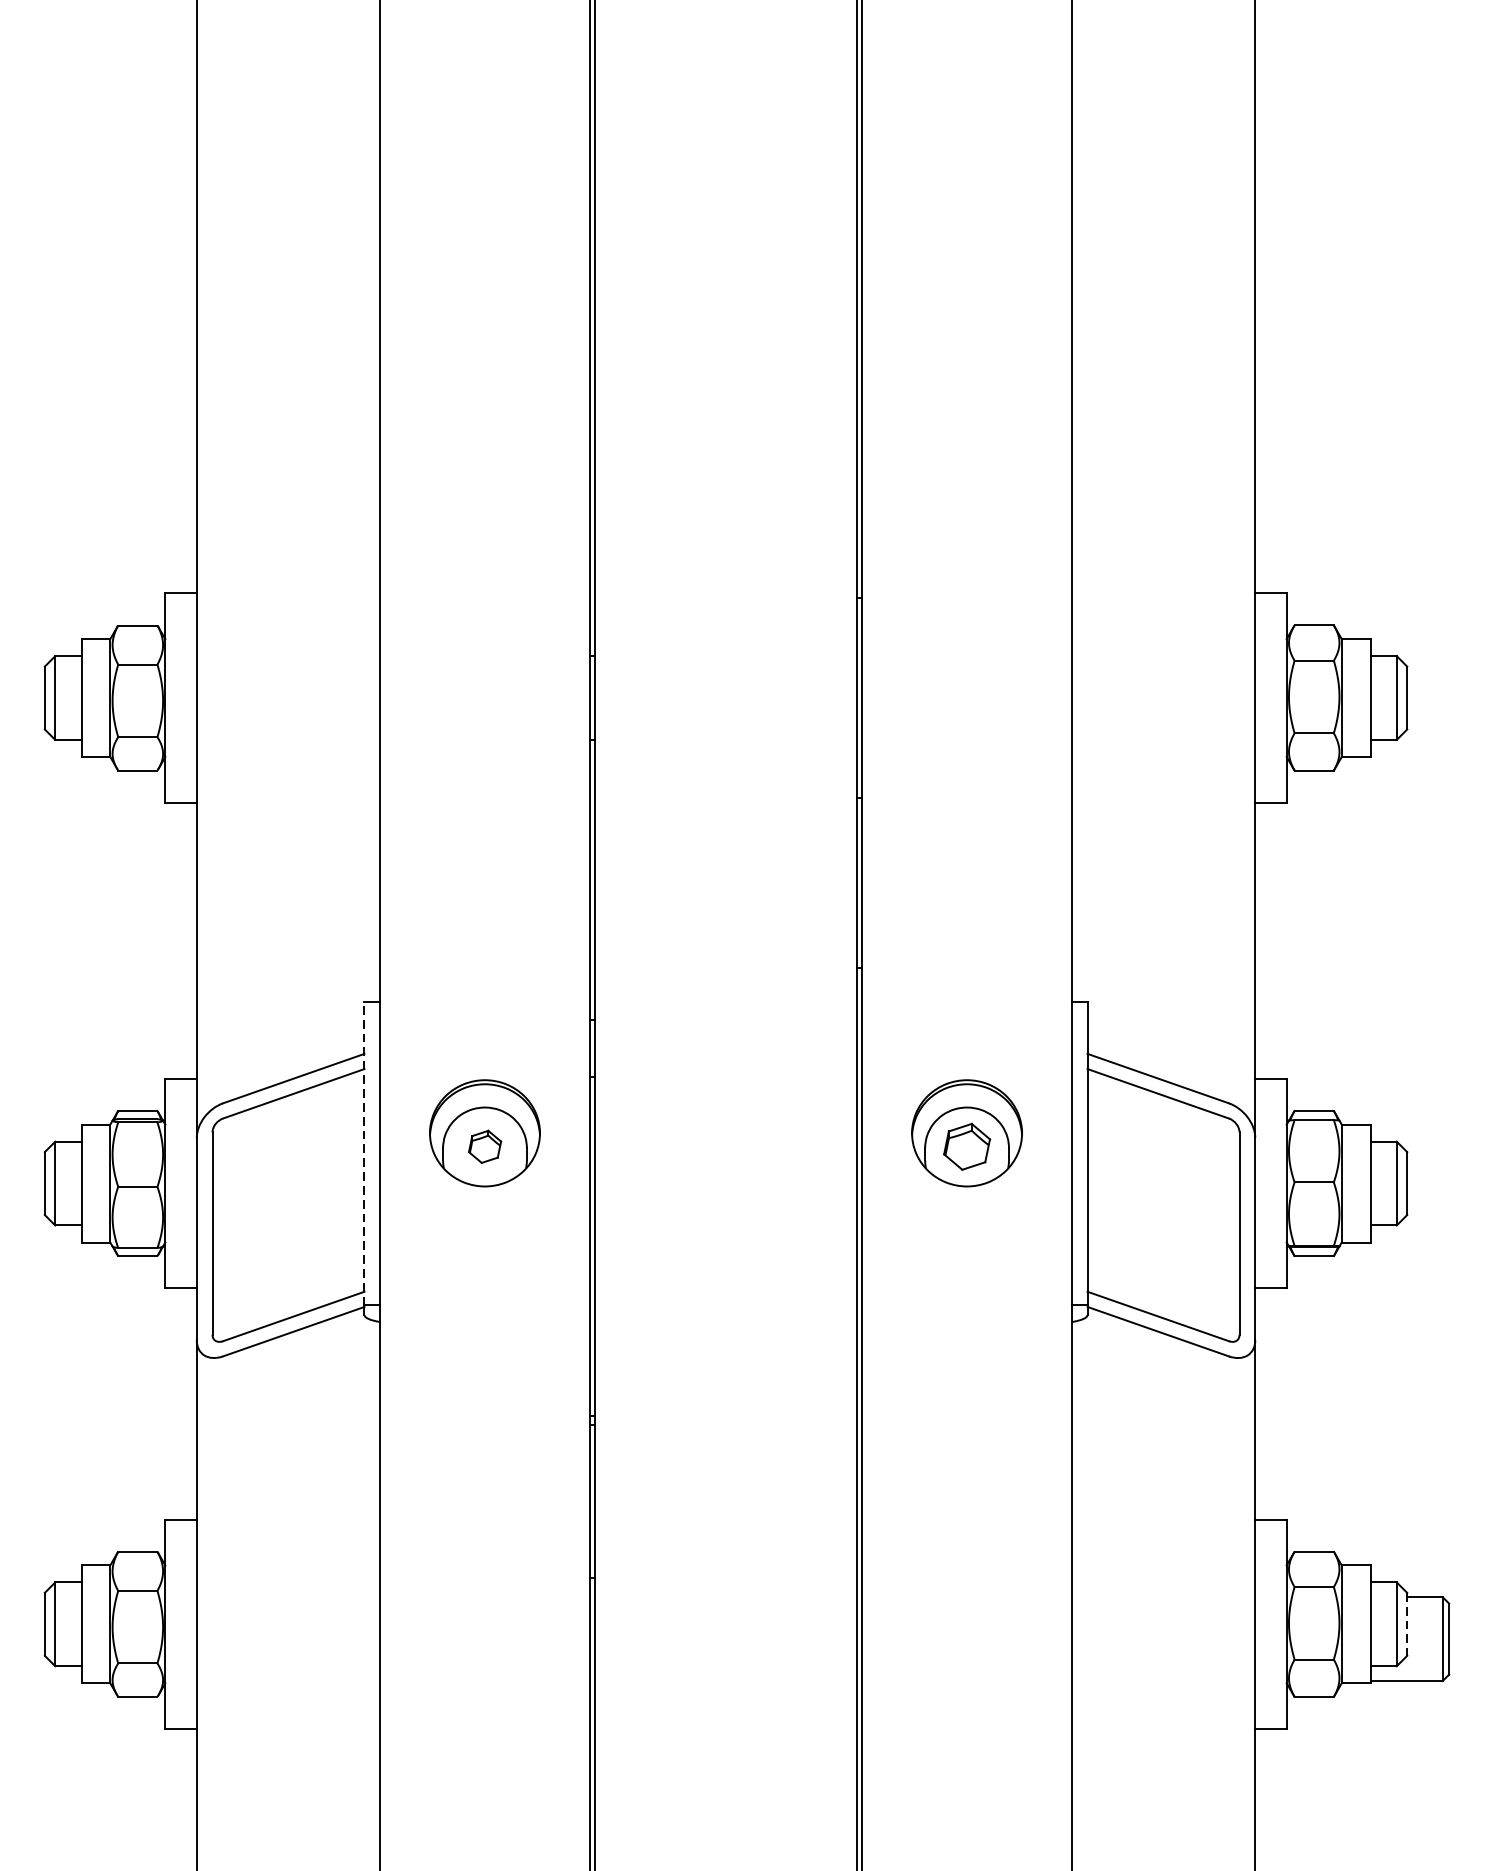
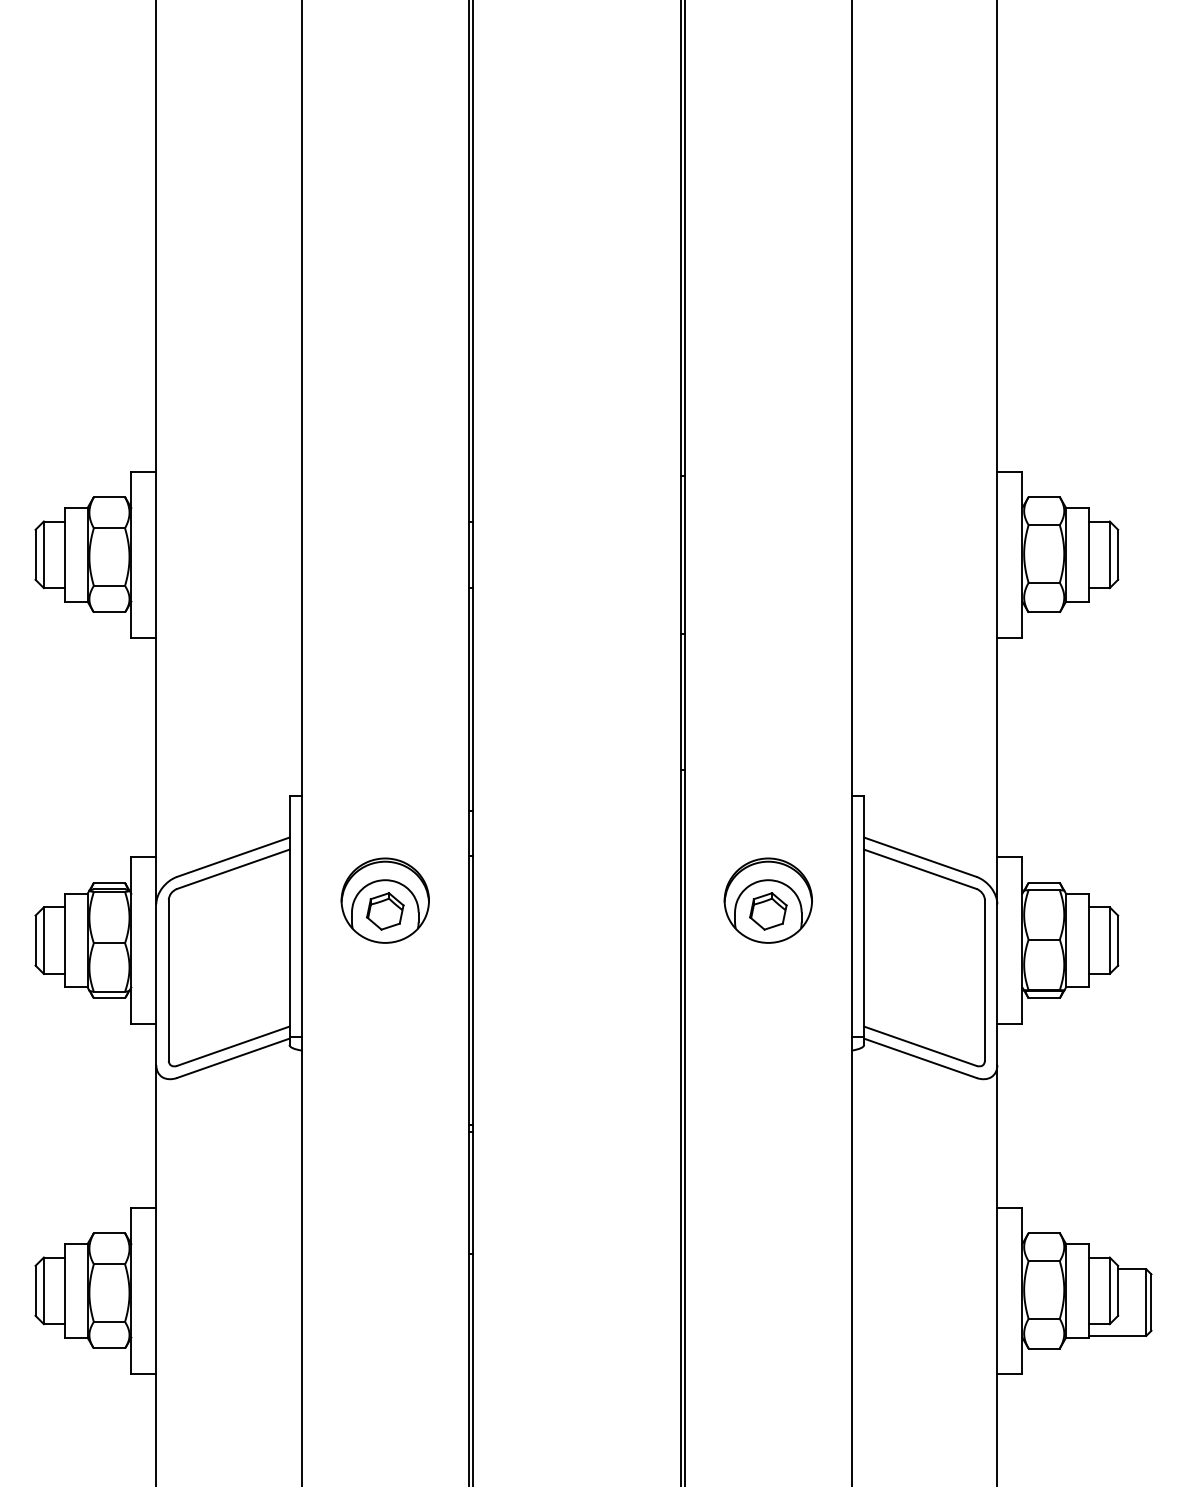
part: (485, 1146) -> (385, 911), size x1.43
line: (364, 1153) -> (289, 916), dashed -> solid
line: (1407, 1623) -> (1118, 1290), dashed -> solid

